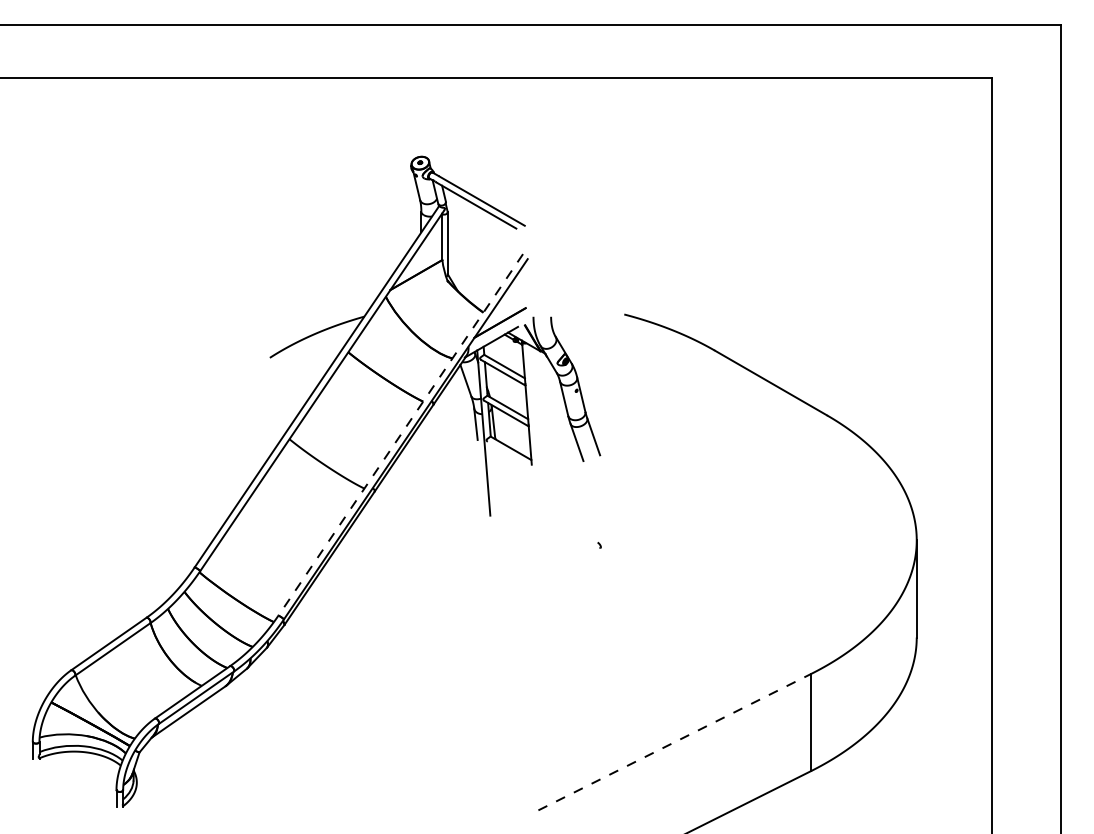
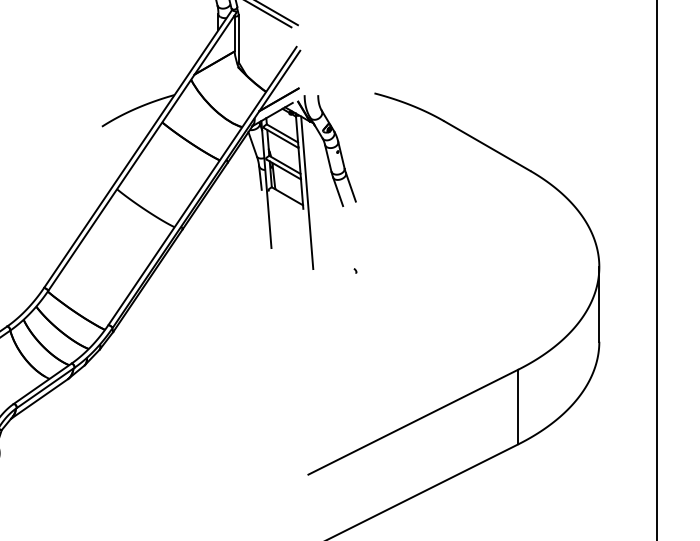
line: (400, 435) -> (202, 186), dashed -> solid
line: (536, 443) -> (306, 192), added
line: (675, 741) -> (413, 421), dashed -> solid

